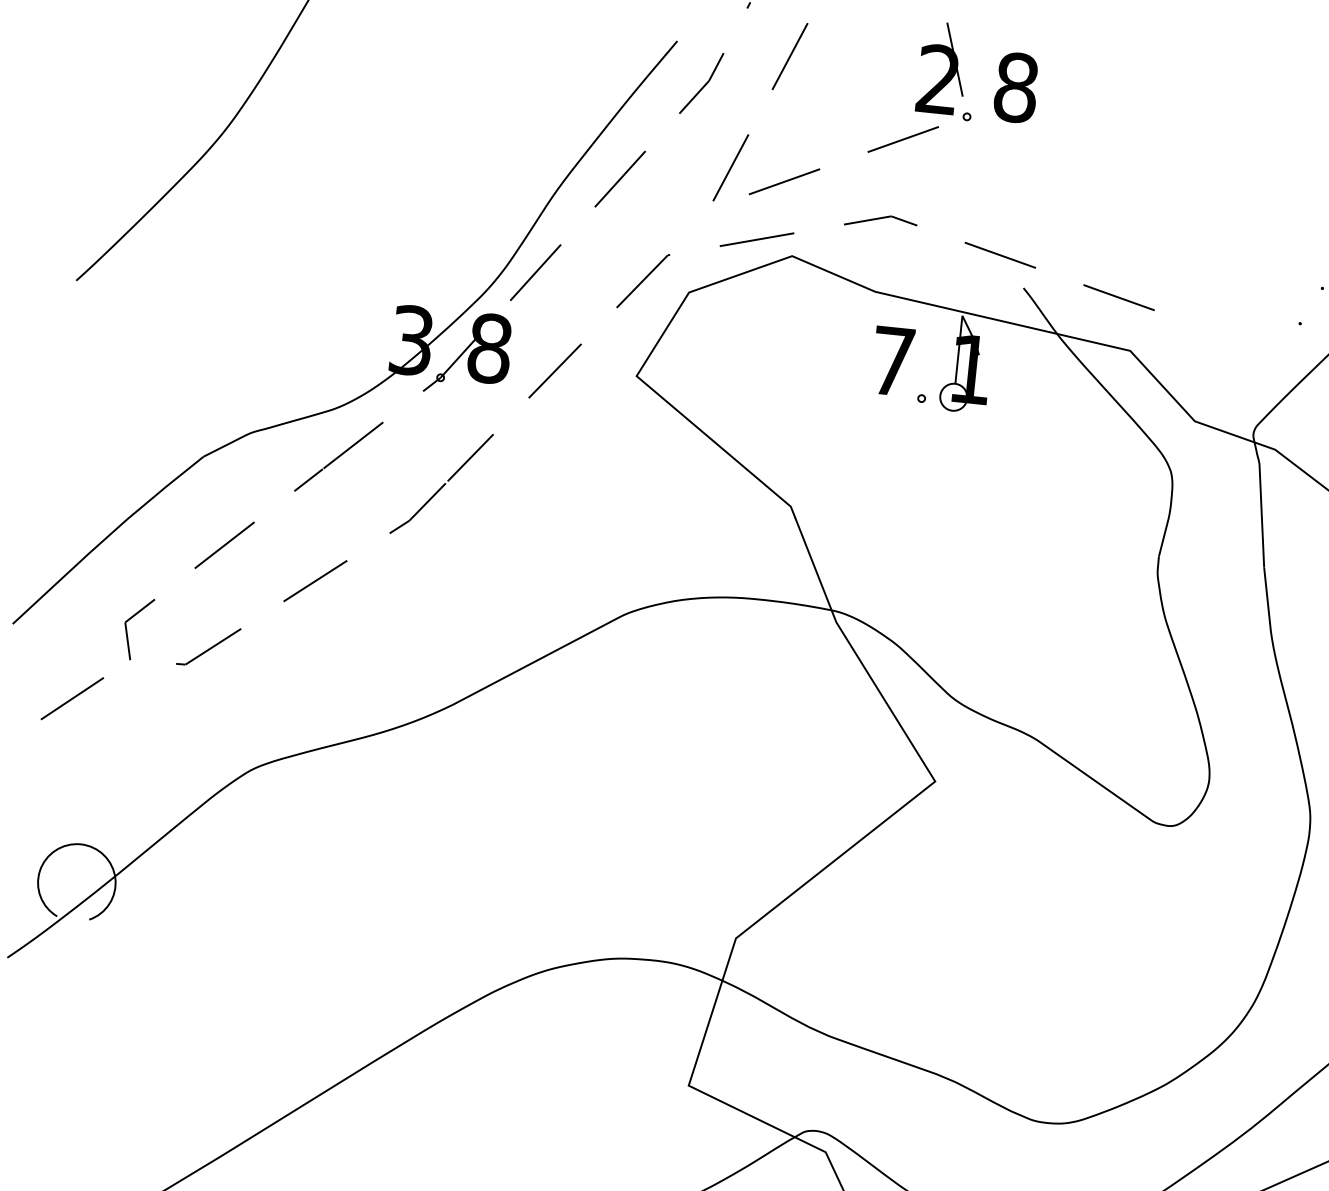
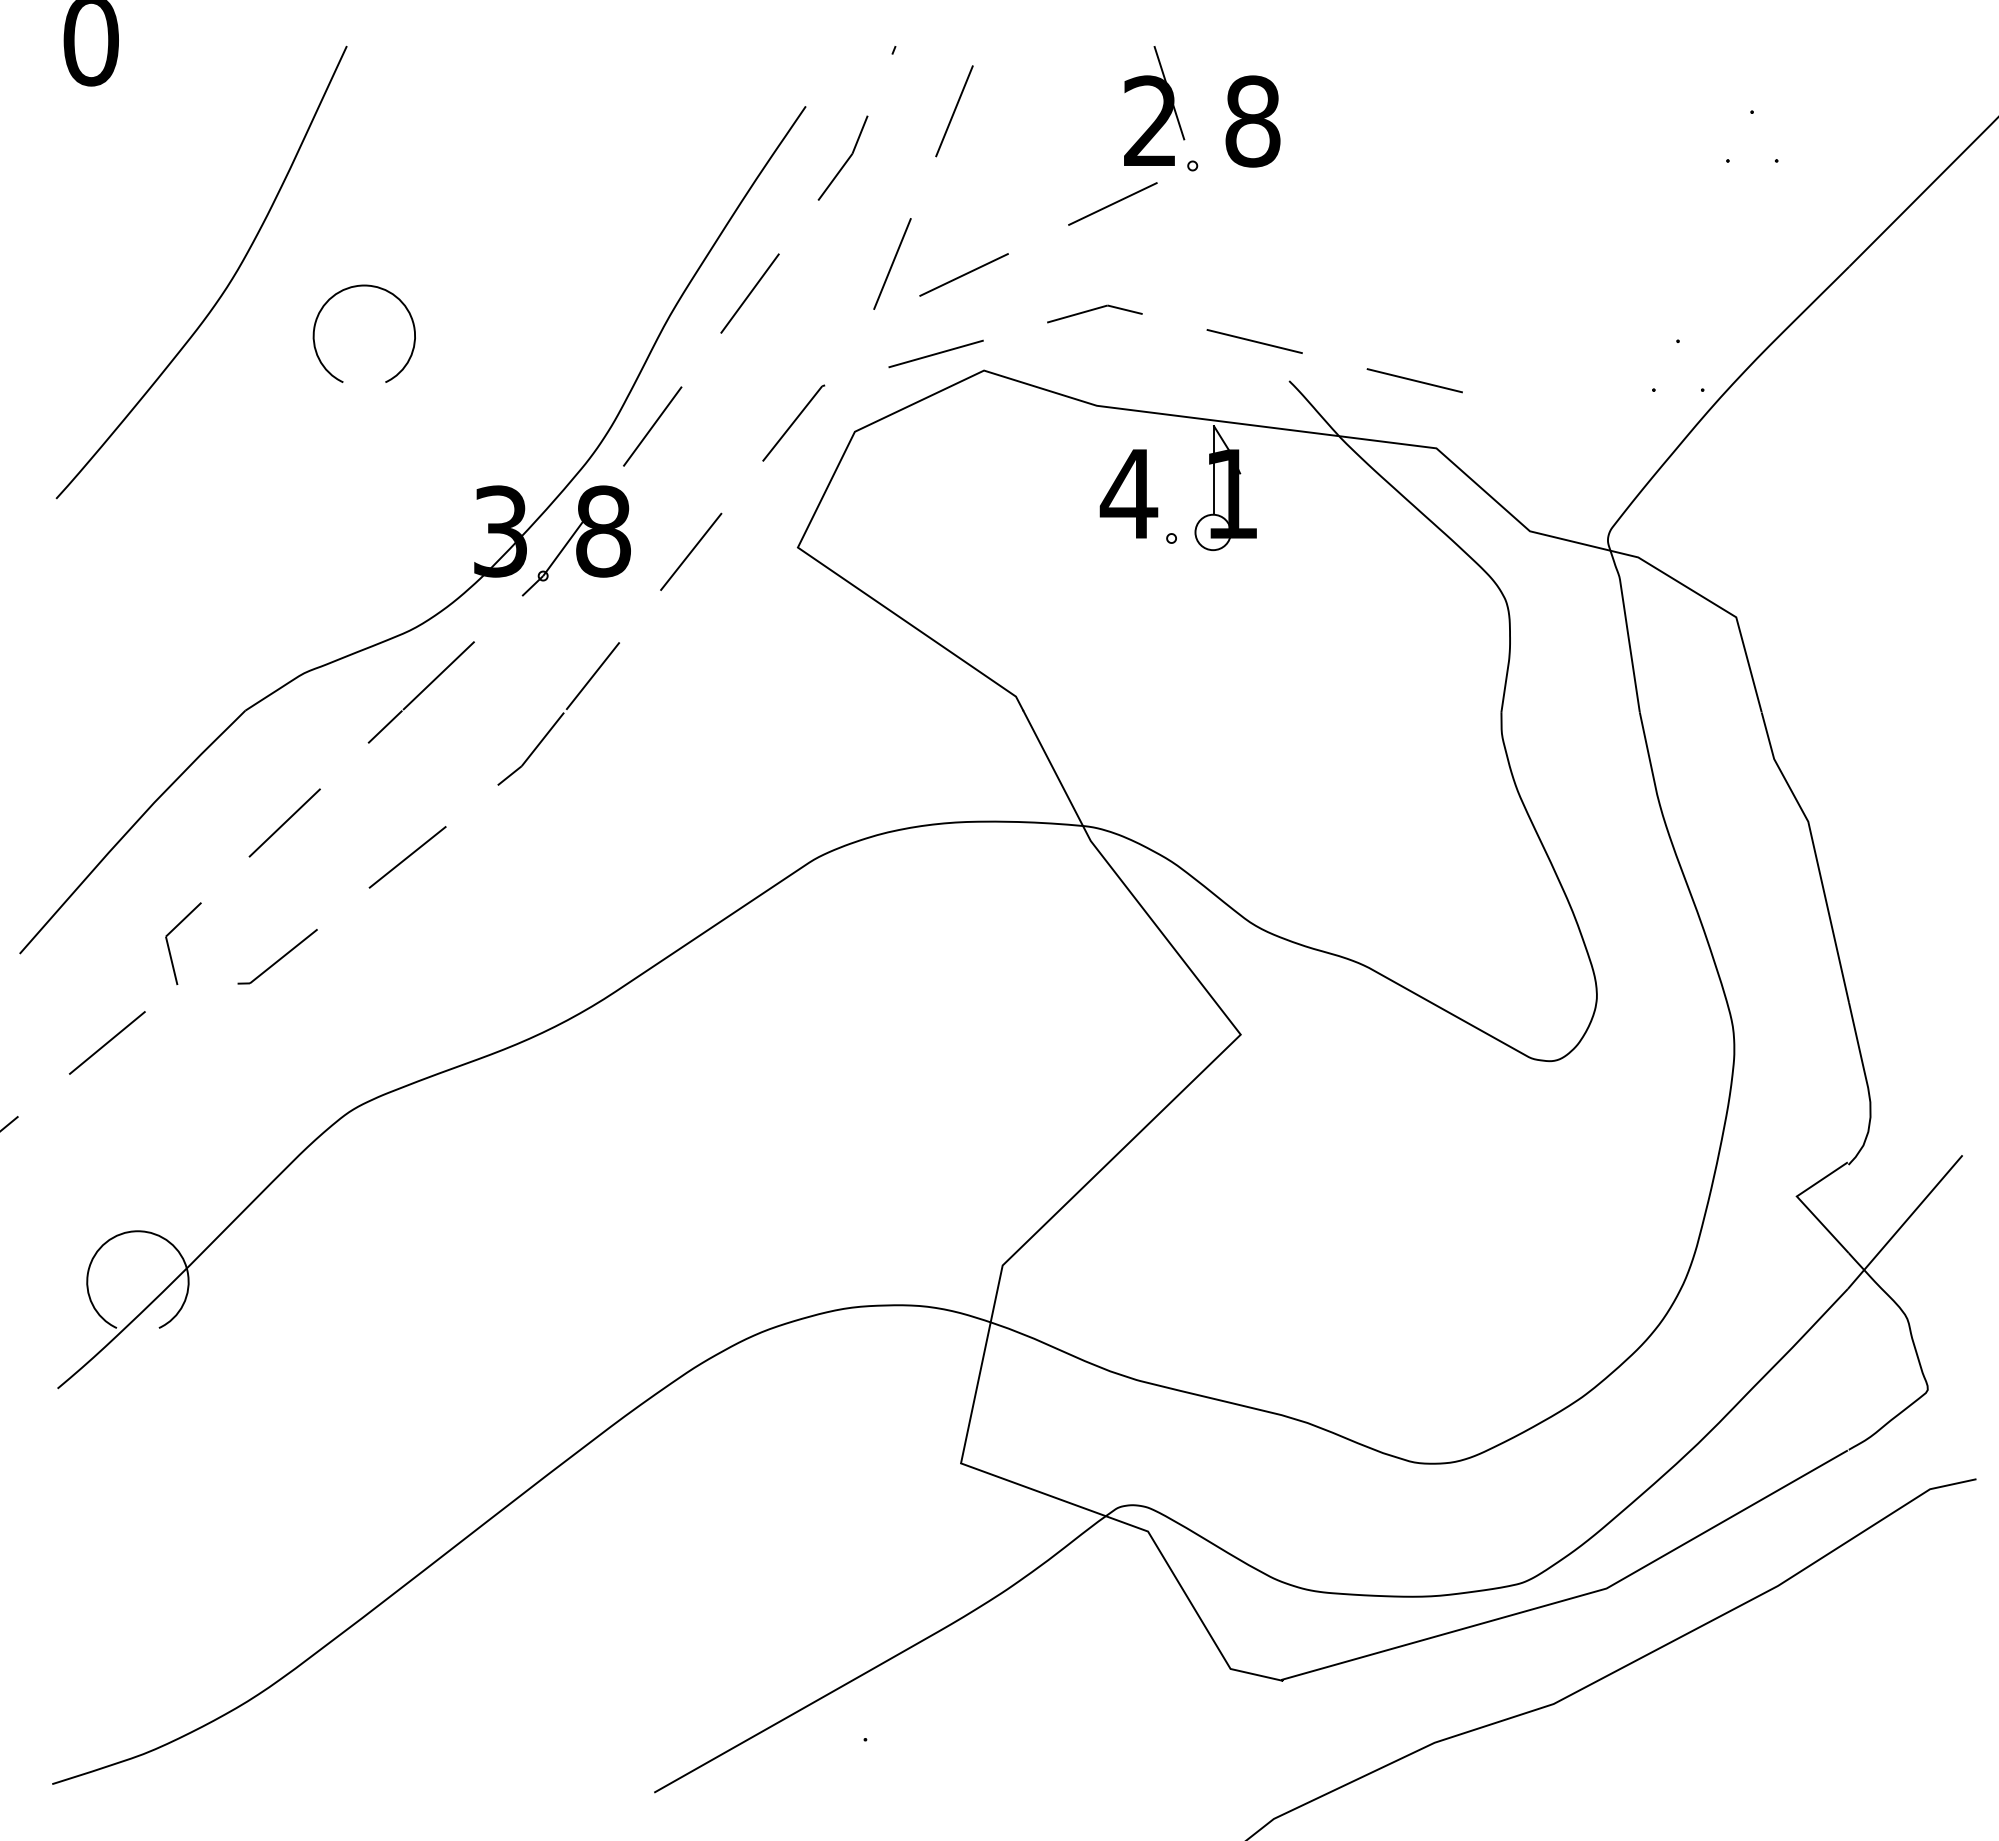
arc: (315, 144) -> (348, 289), added
text: (892, 360) -> (1128, 493), 7 -> 4

